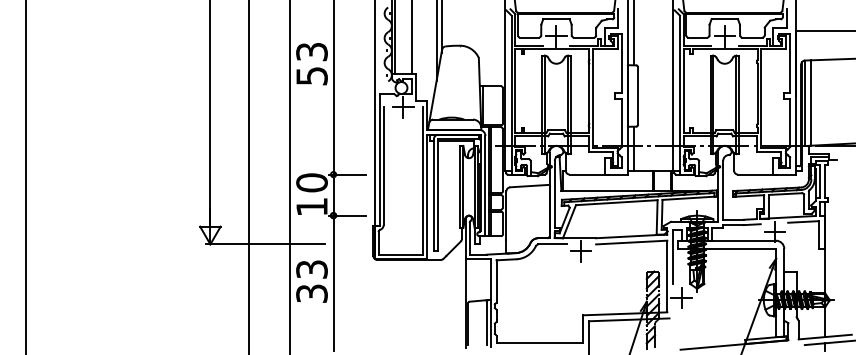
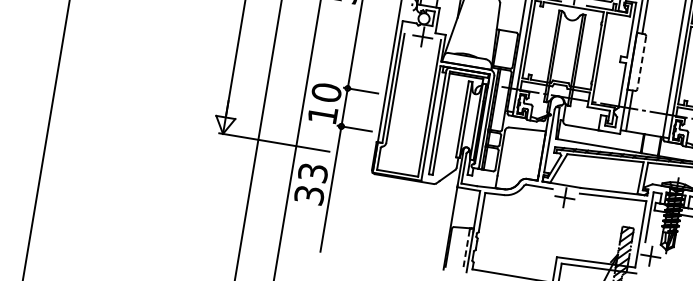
line: (638, 96) -> (642, 63), solid -> dashed
line: (486, 324) -> (466, 250), solid -> dashed

